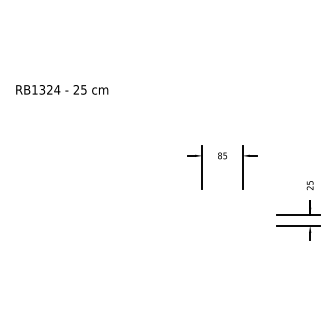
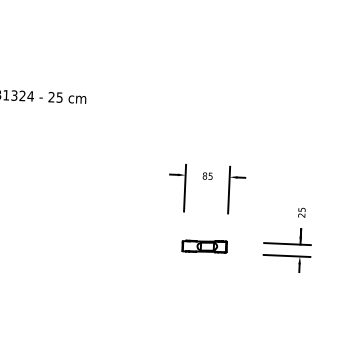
part: (222, 220) -> (204, 246), added

